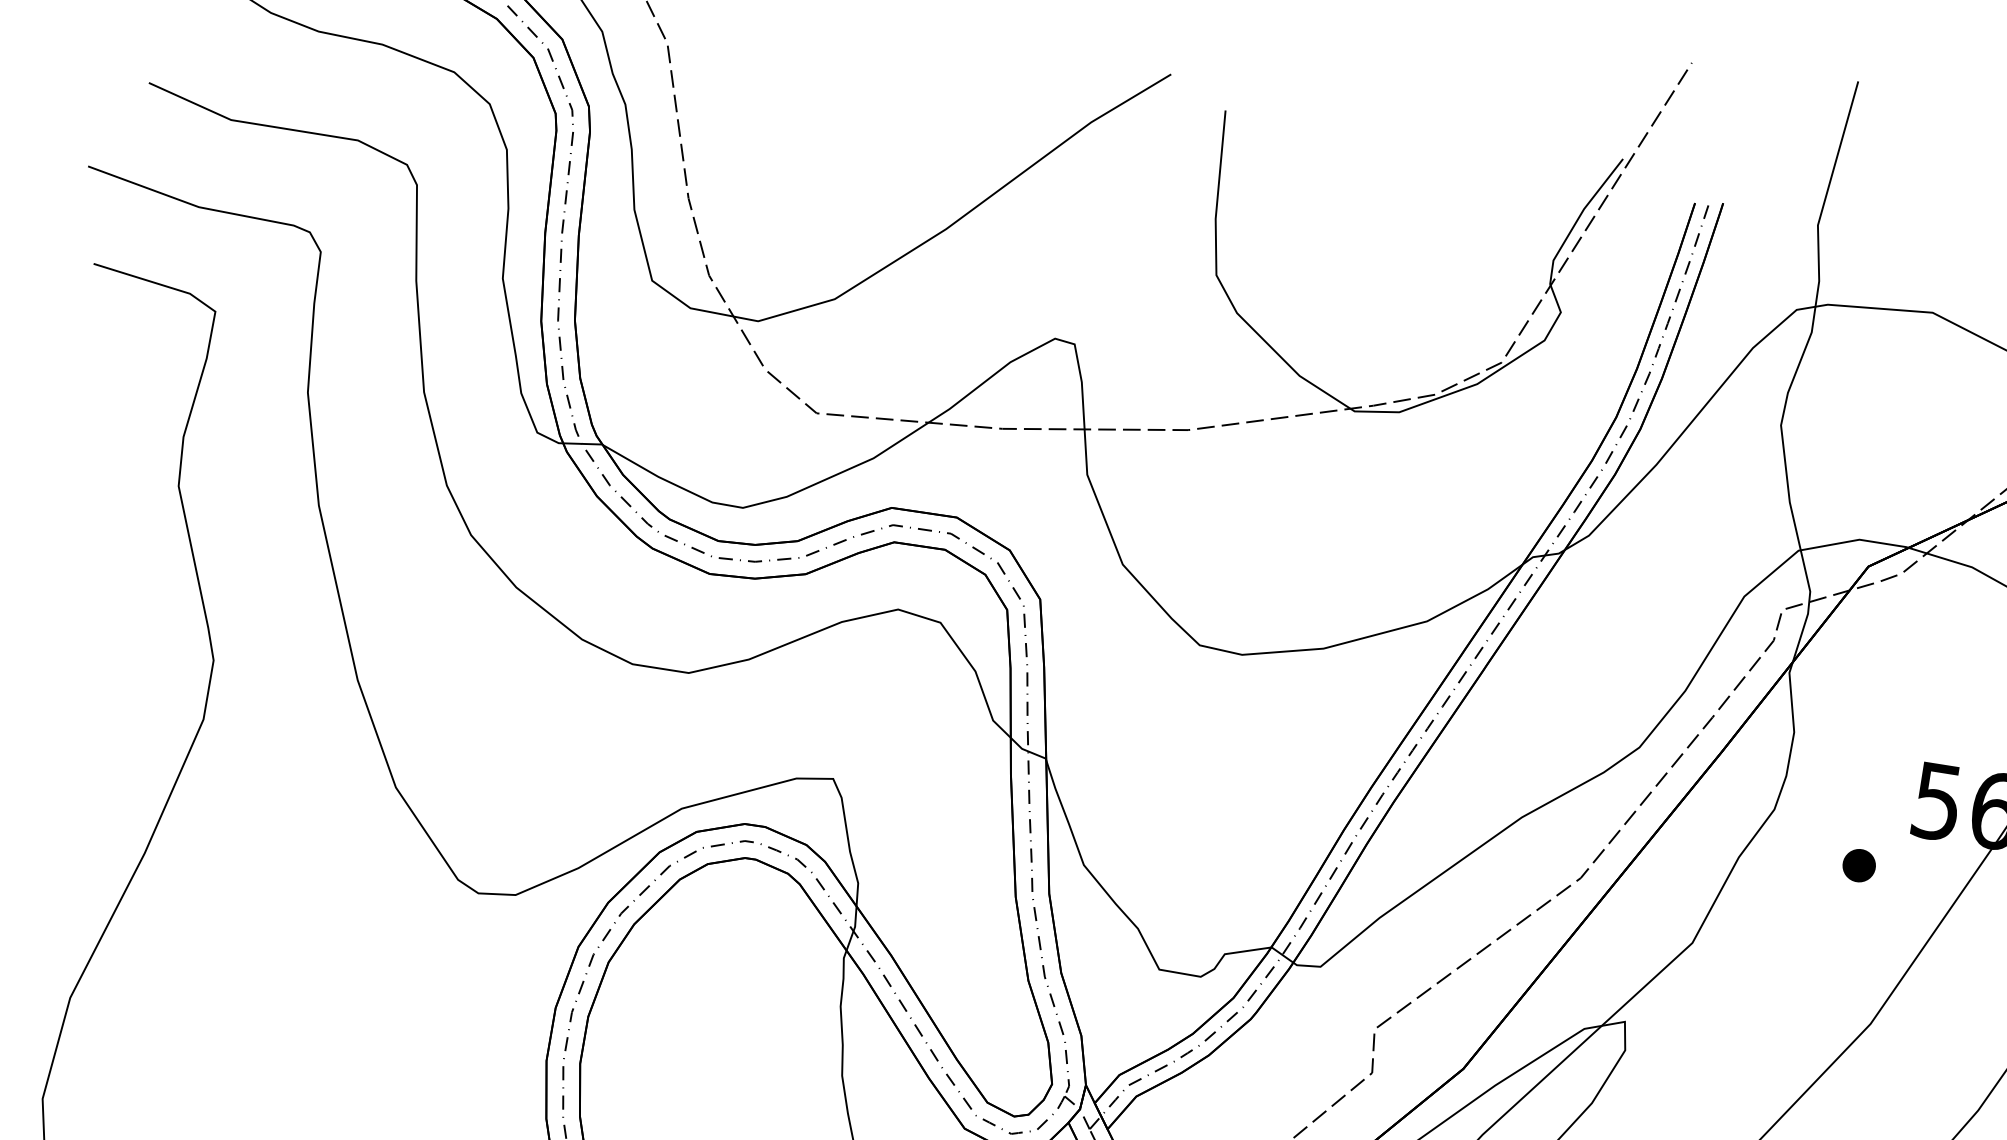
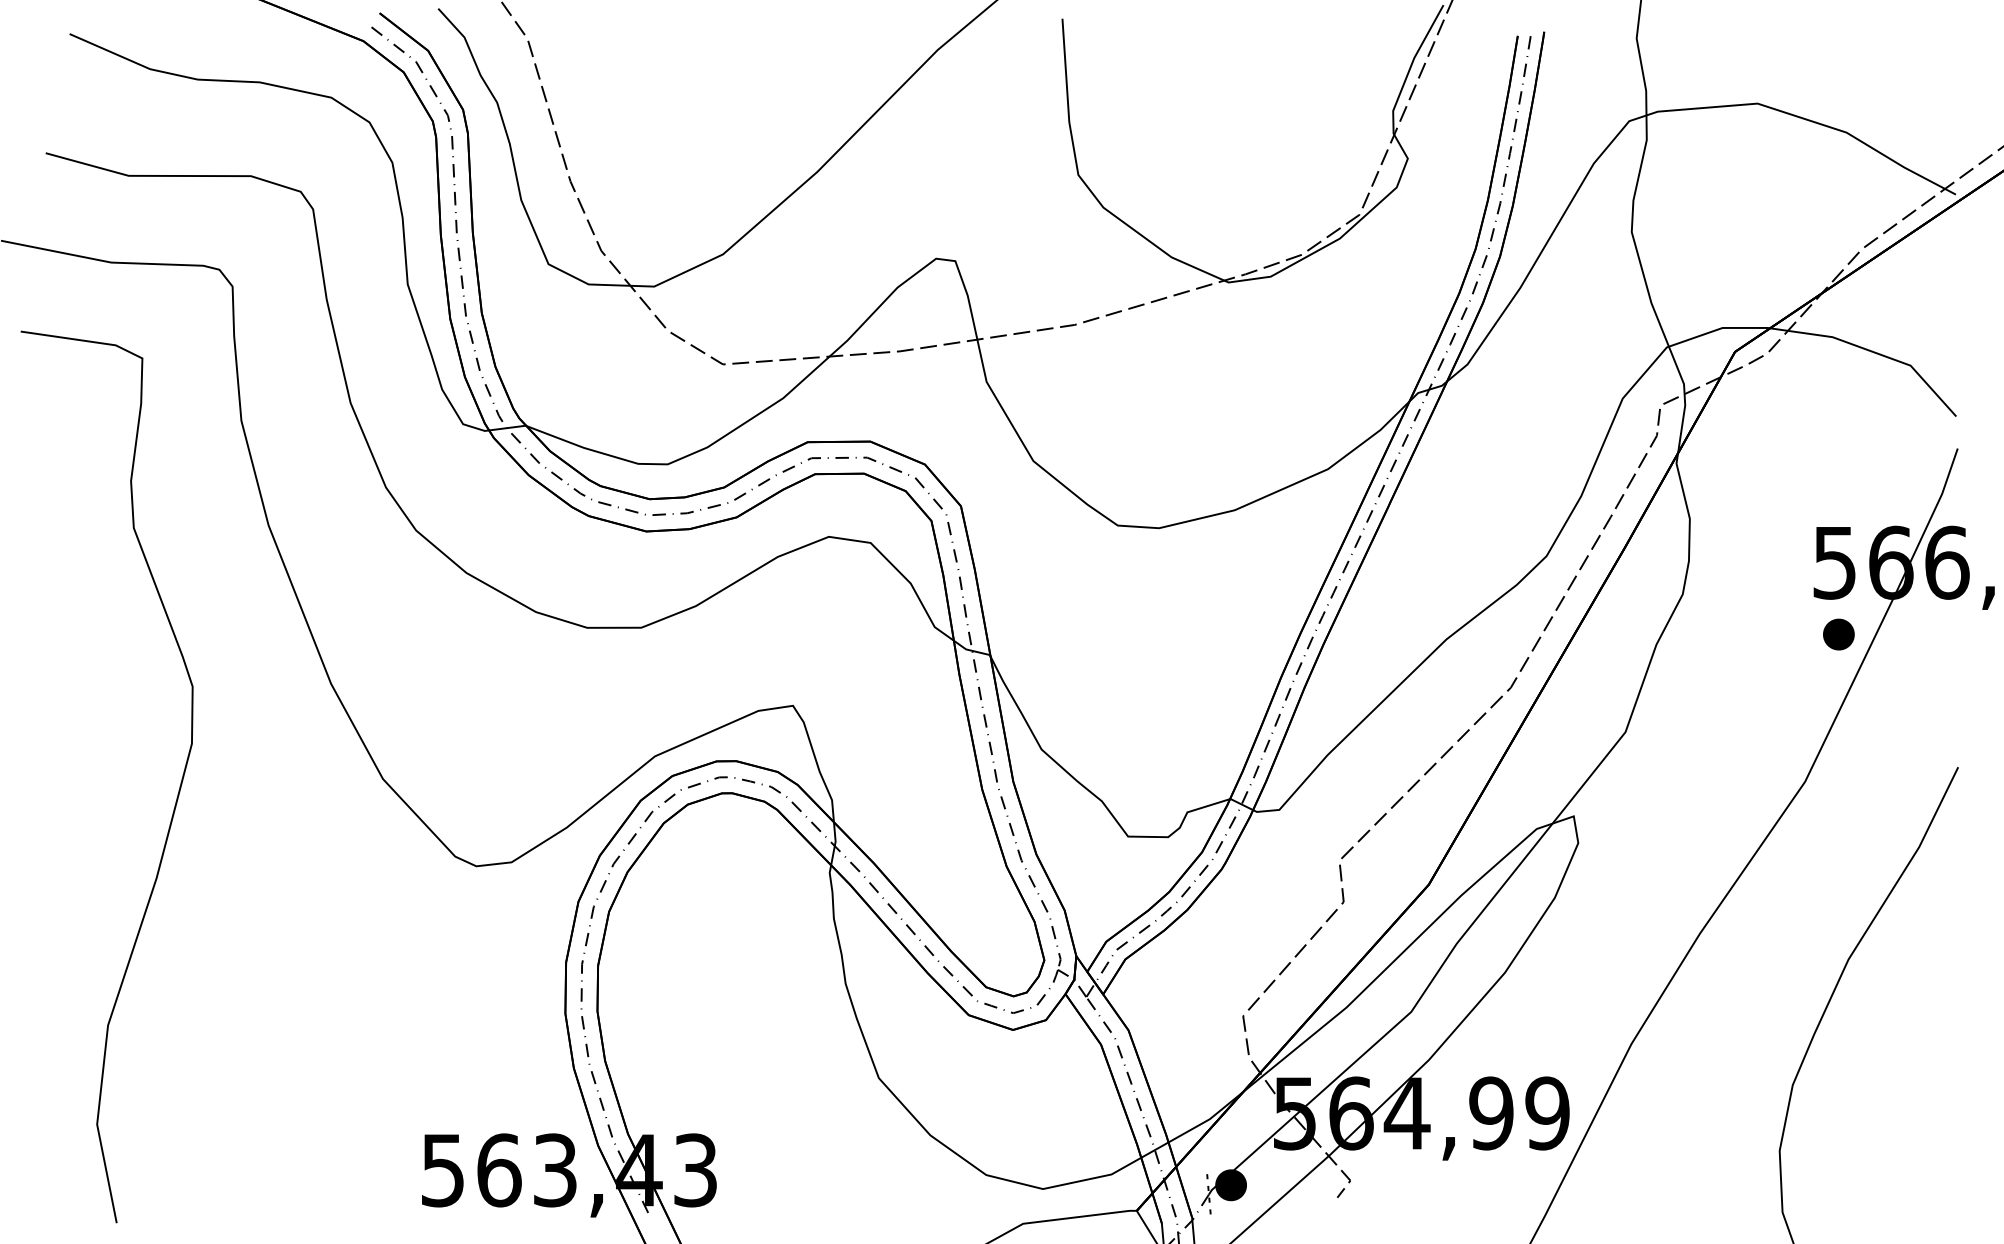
part: (1858, 865) -> (1838, 634), moved

